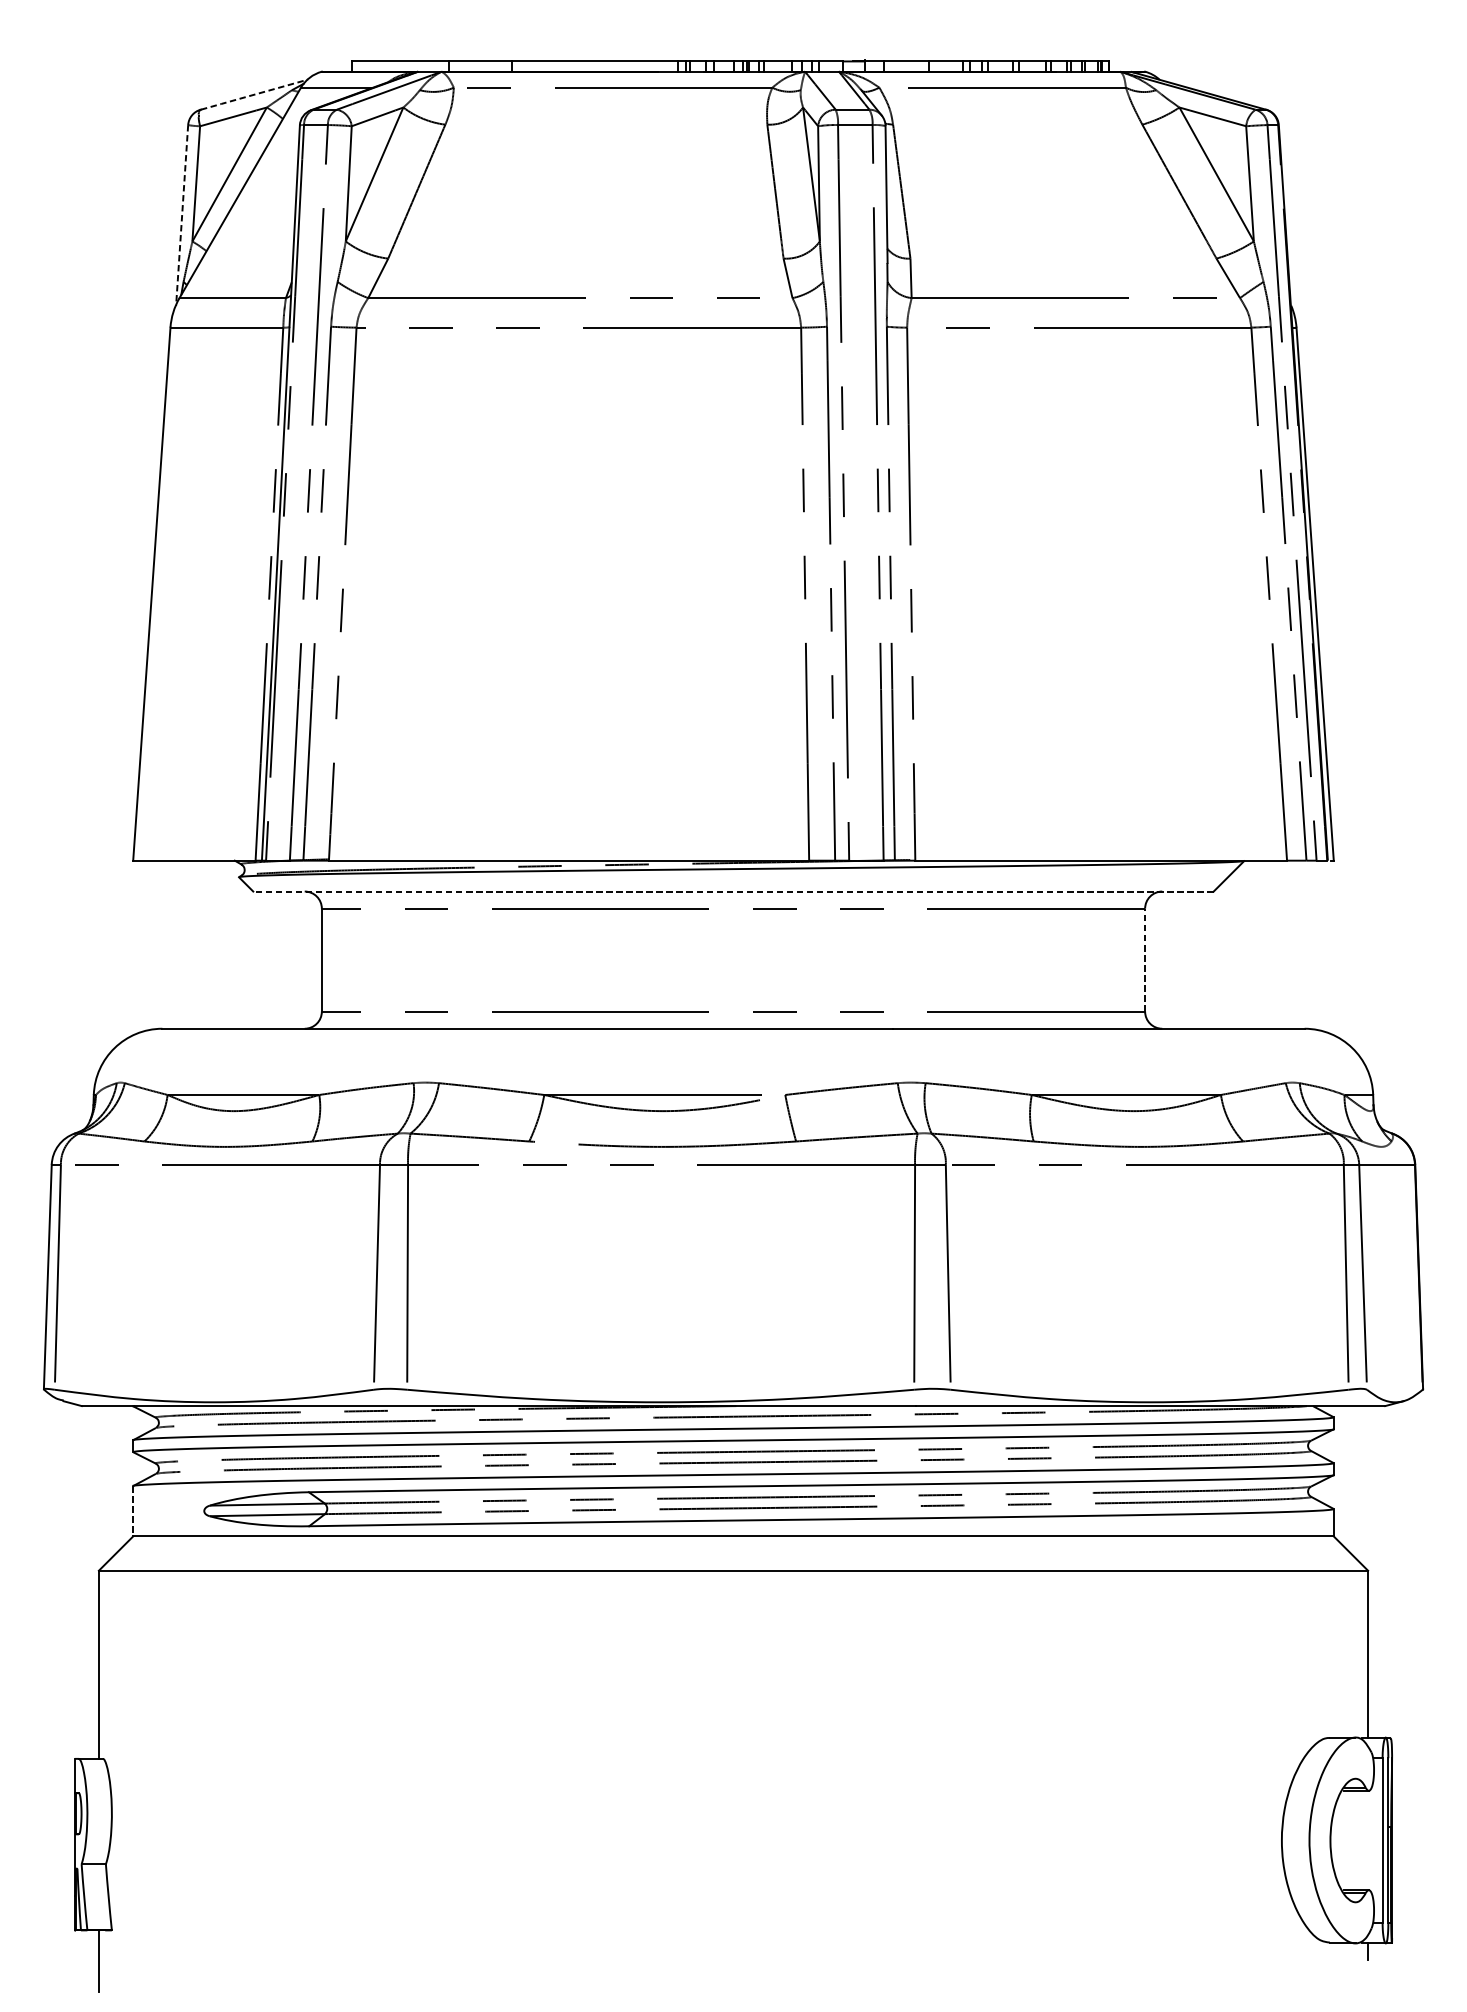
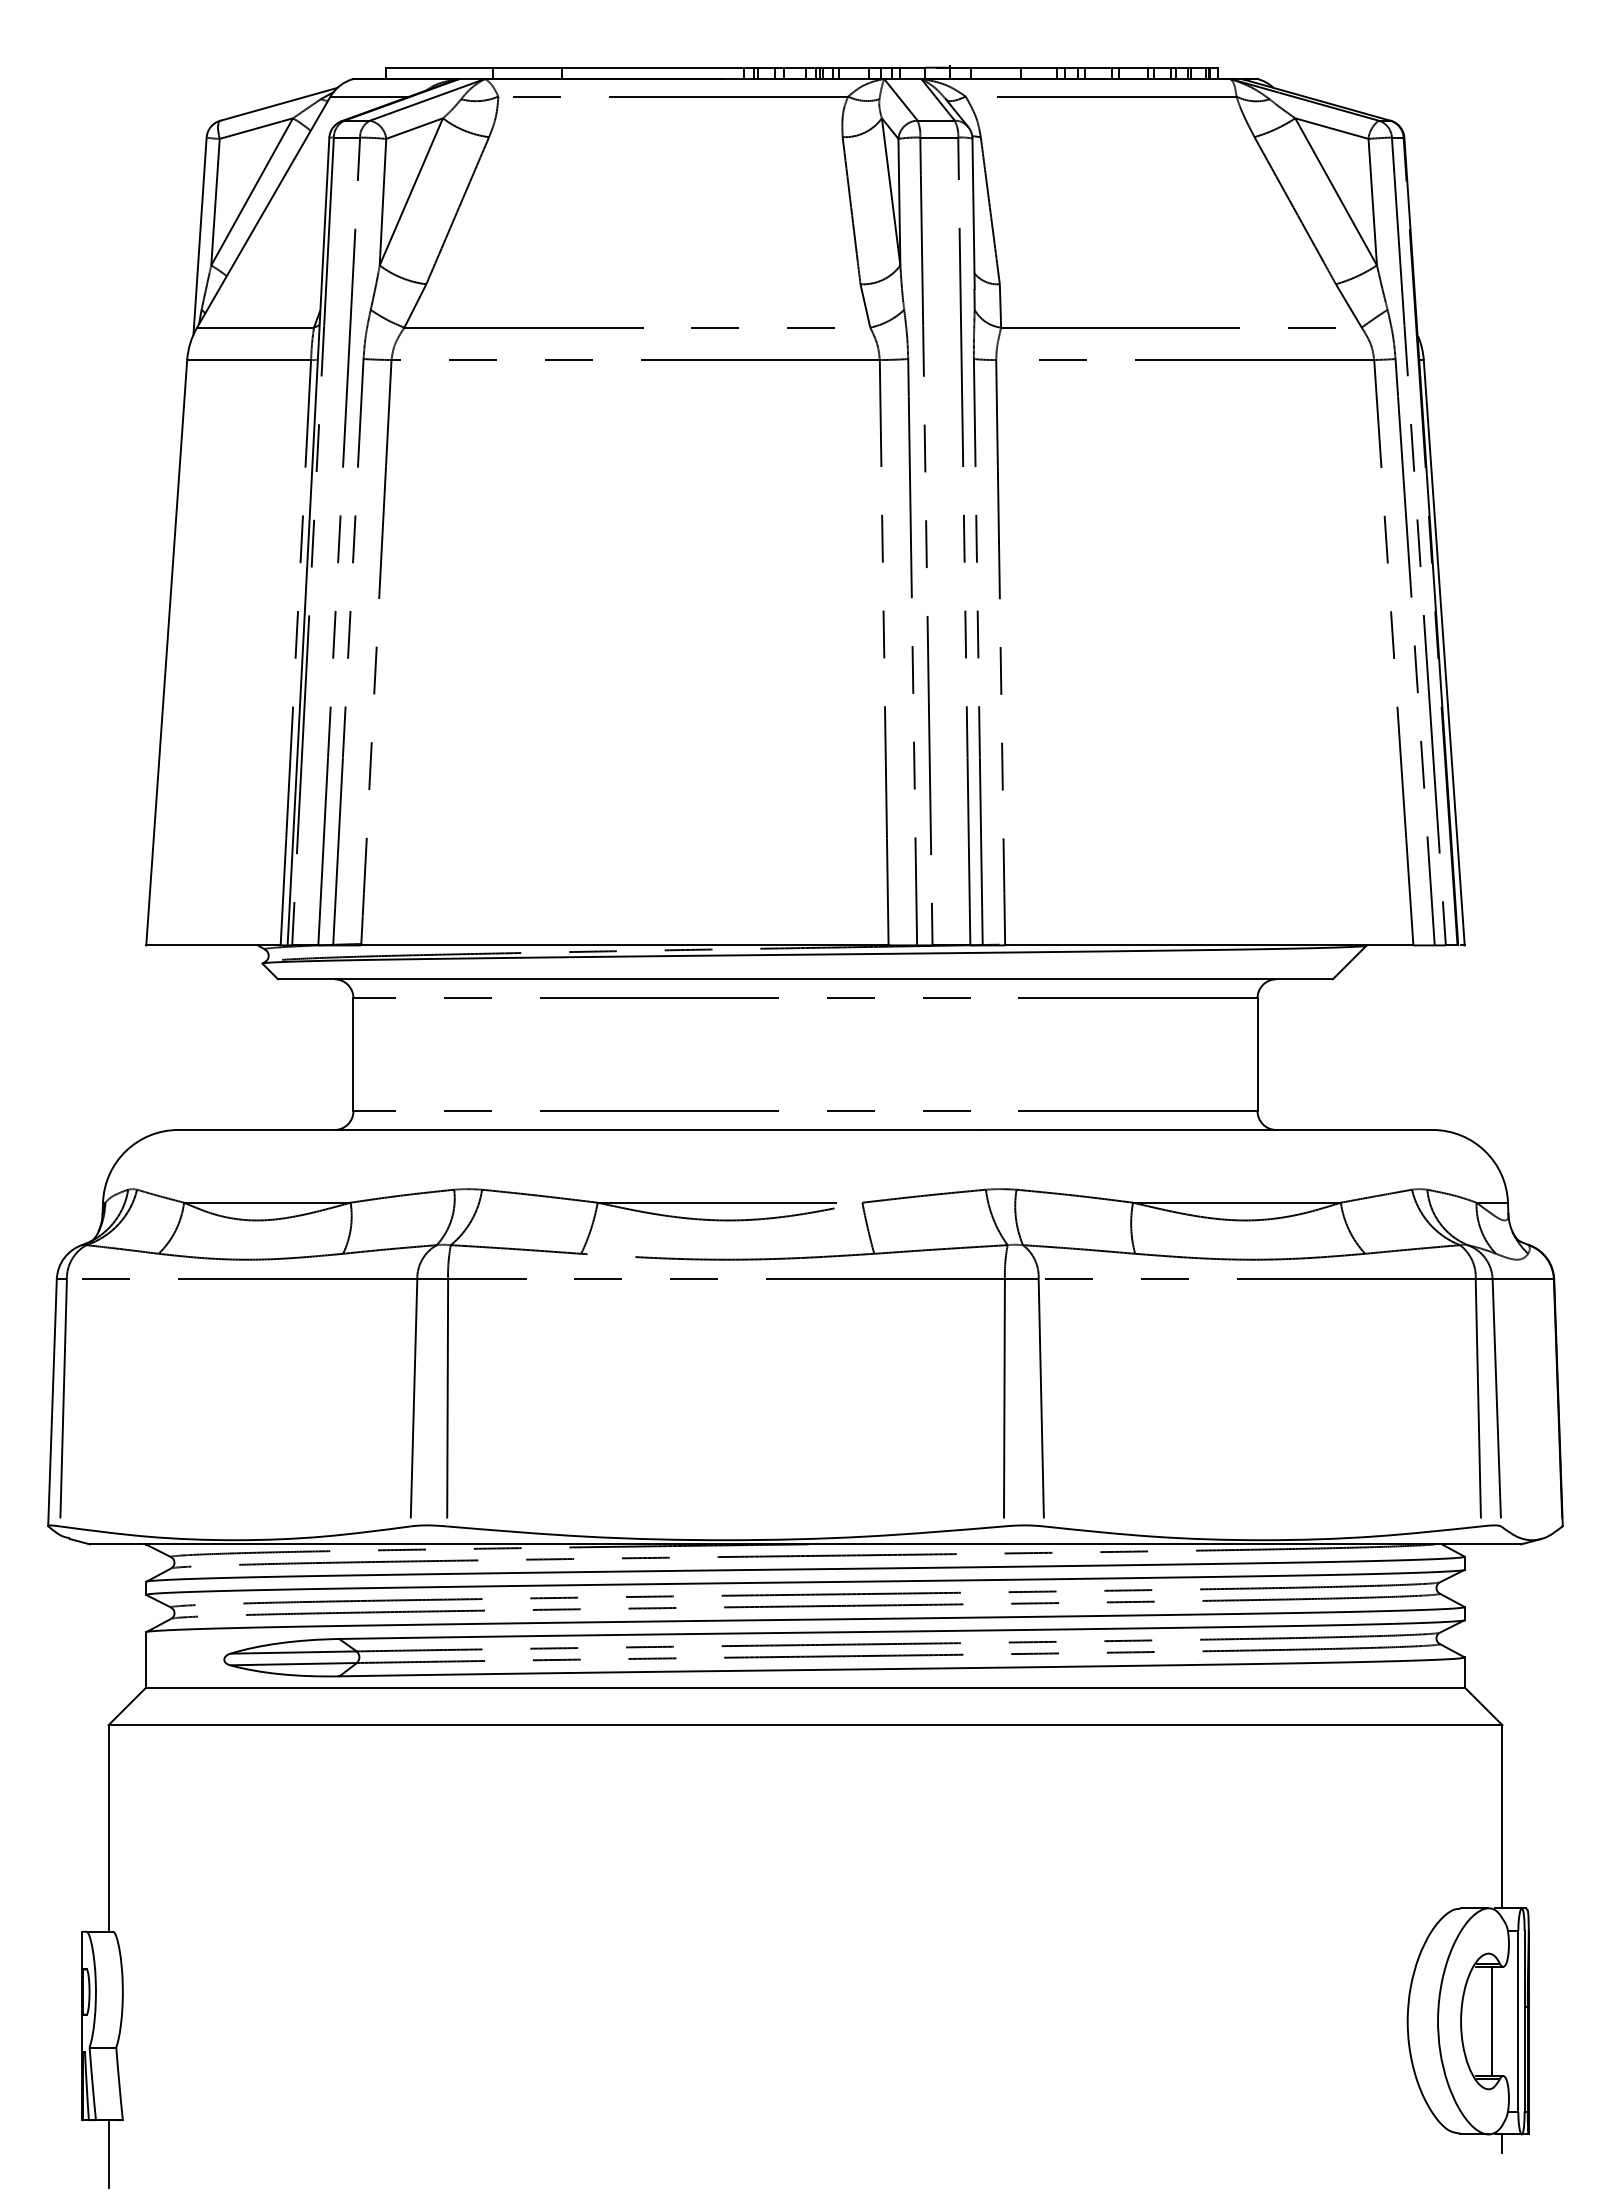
line: (253, 94) -> (278, 104), dashed -> solid
line: (181, 216) -> (199, 238), dashed -> solid
line: (733, 891) -> (805, 979), dashed -> solid
line: (1145, 960) -> (1257, 1054), dashed -> solid
line: (133, 1510) -> (146, 1659), dashed -> solid
line: (1358, 1840) -> (1491, 2021), added

